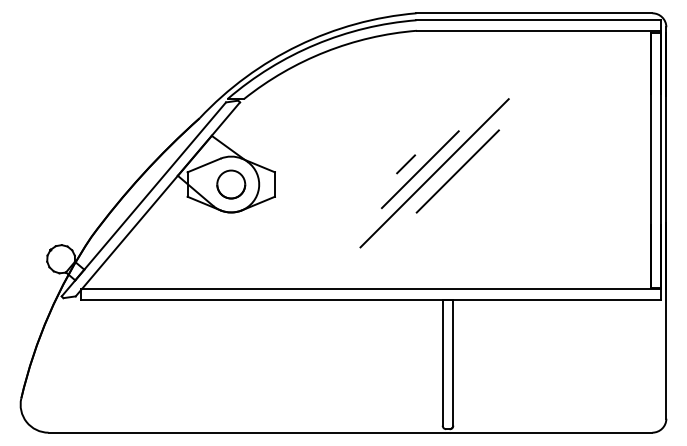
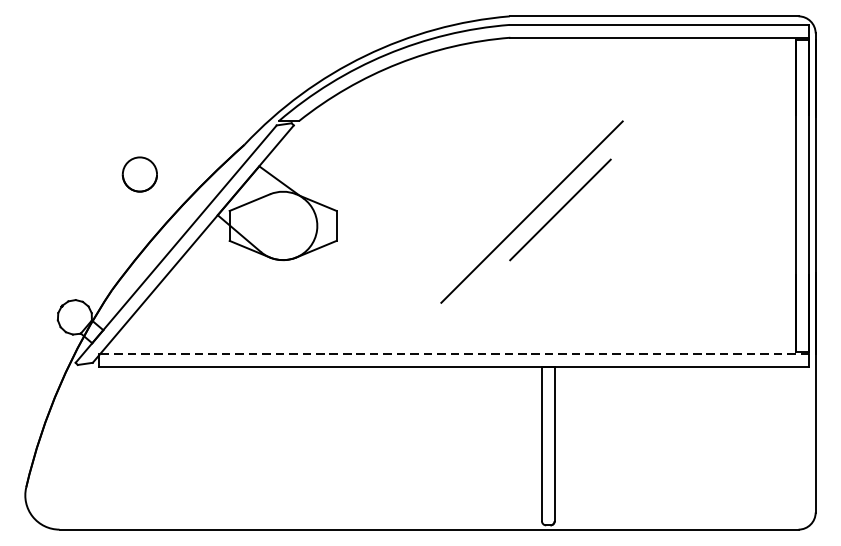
line: (406, 164) -> (497, 201), removed
line: (419, 169) -> (513, 207), removed
part: (231, 184) -> (140, 174), moved
line: (370, 289) -> (453, 354), solid -> dashed

